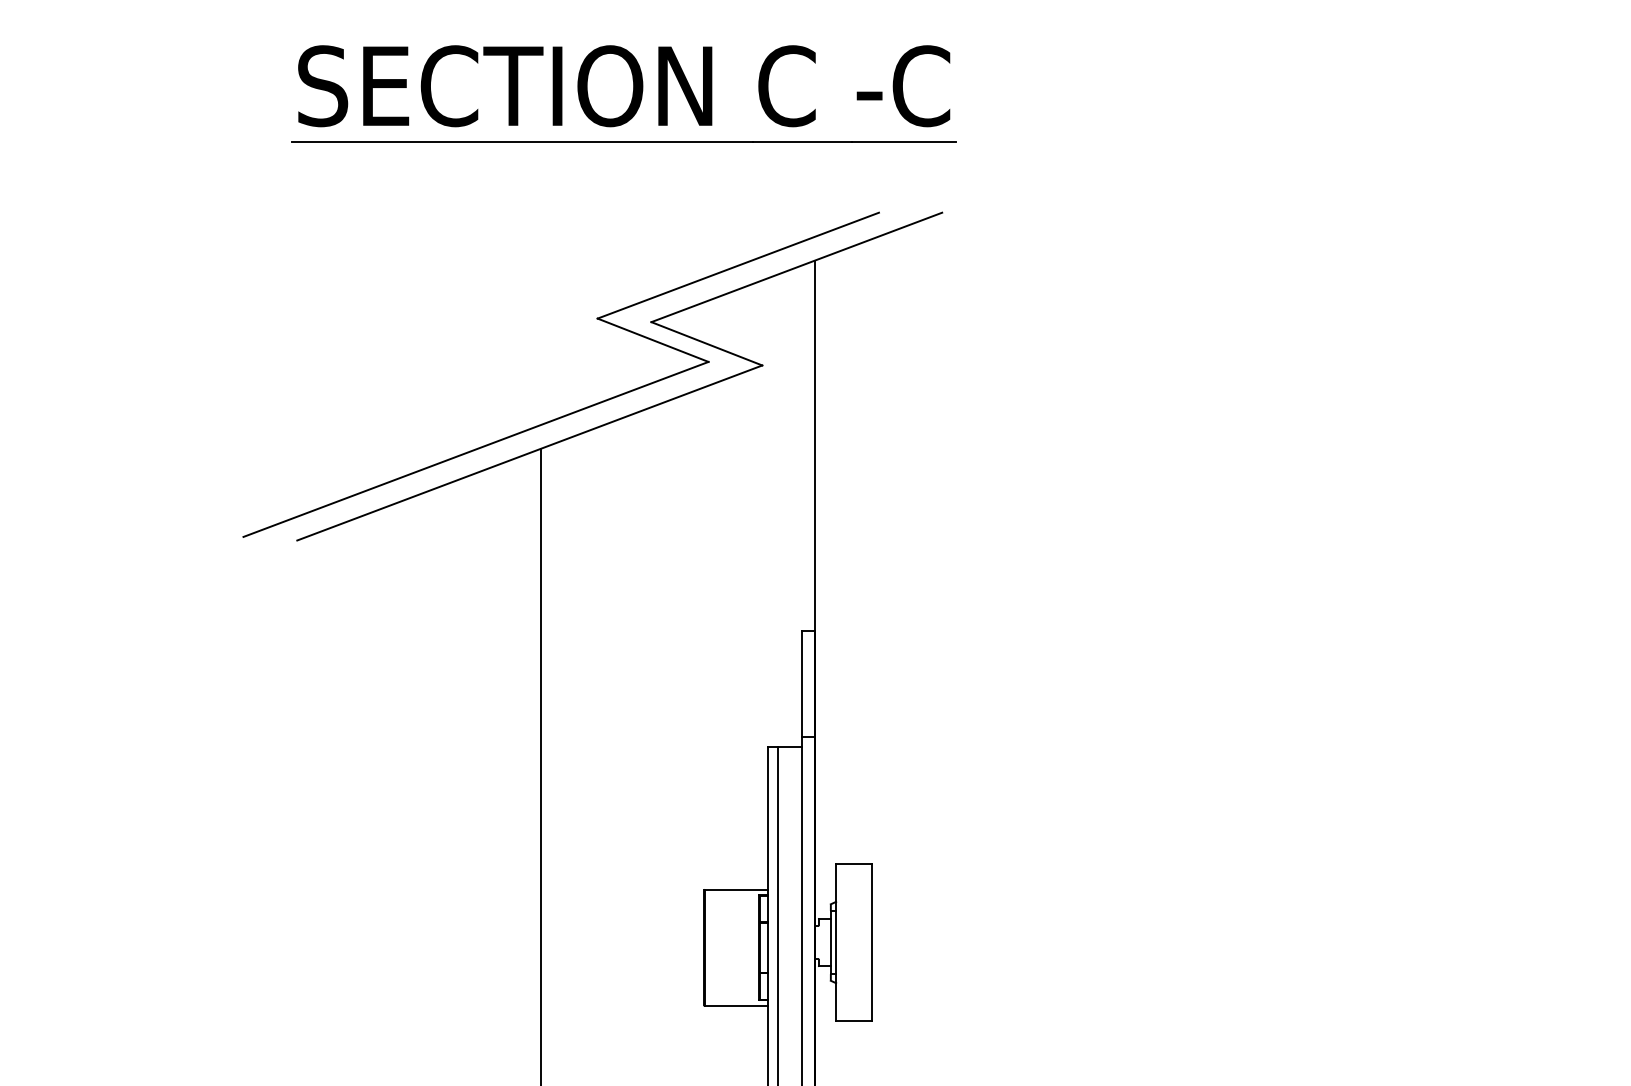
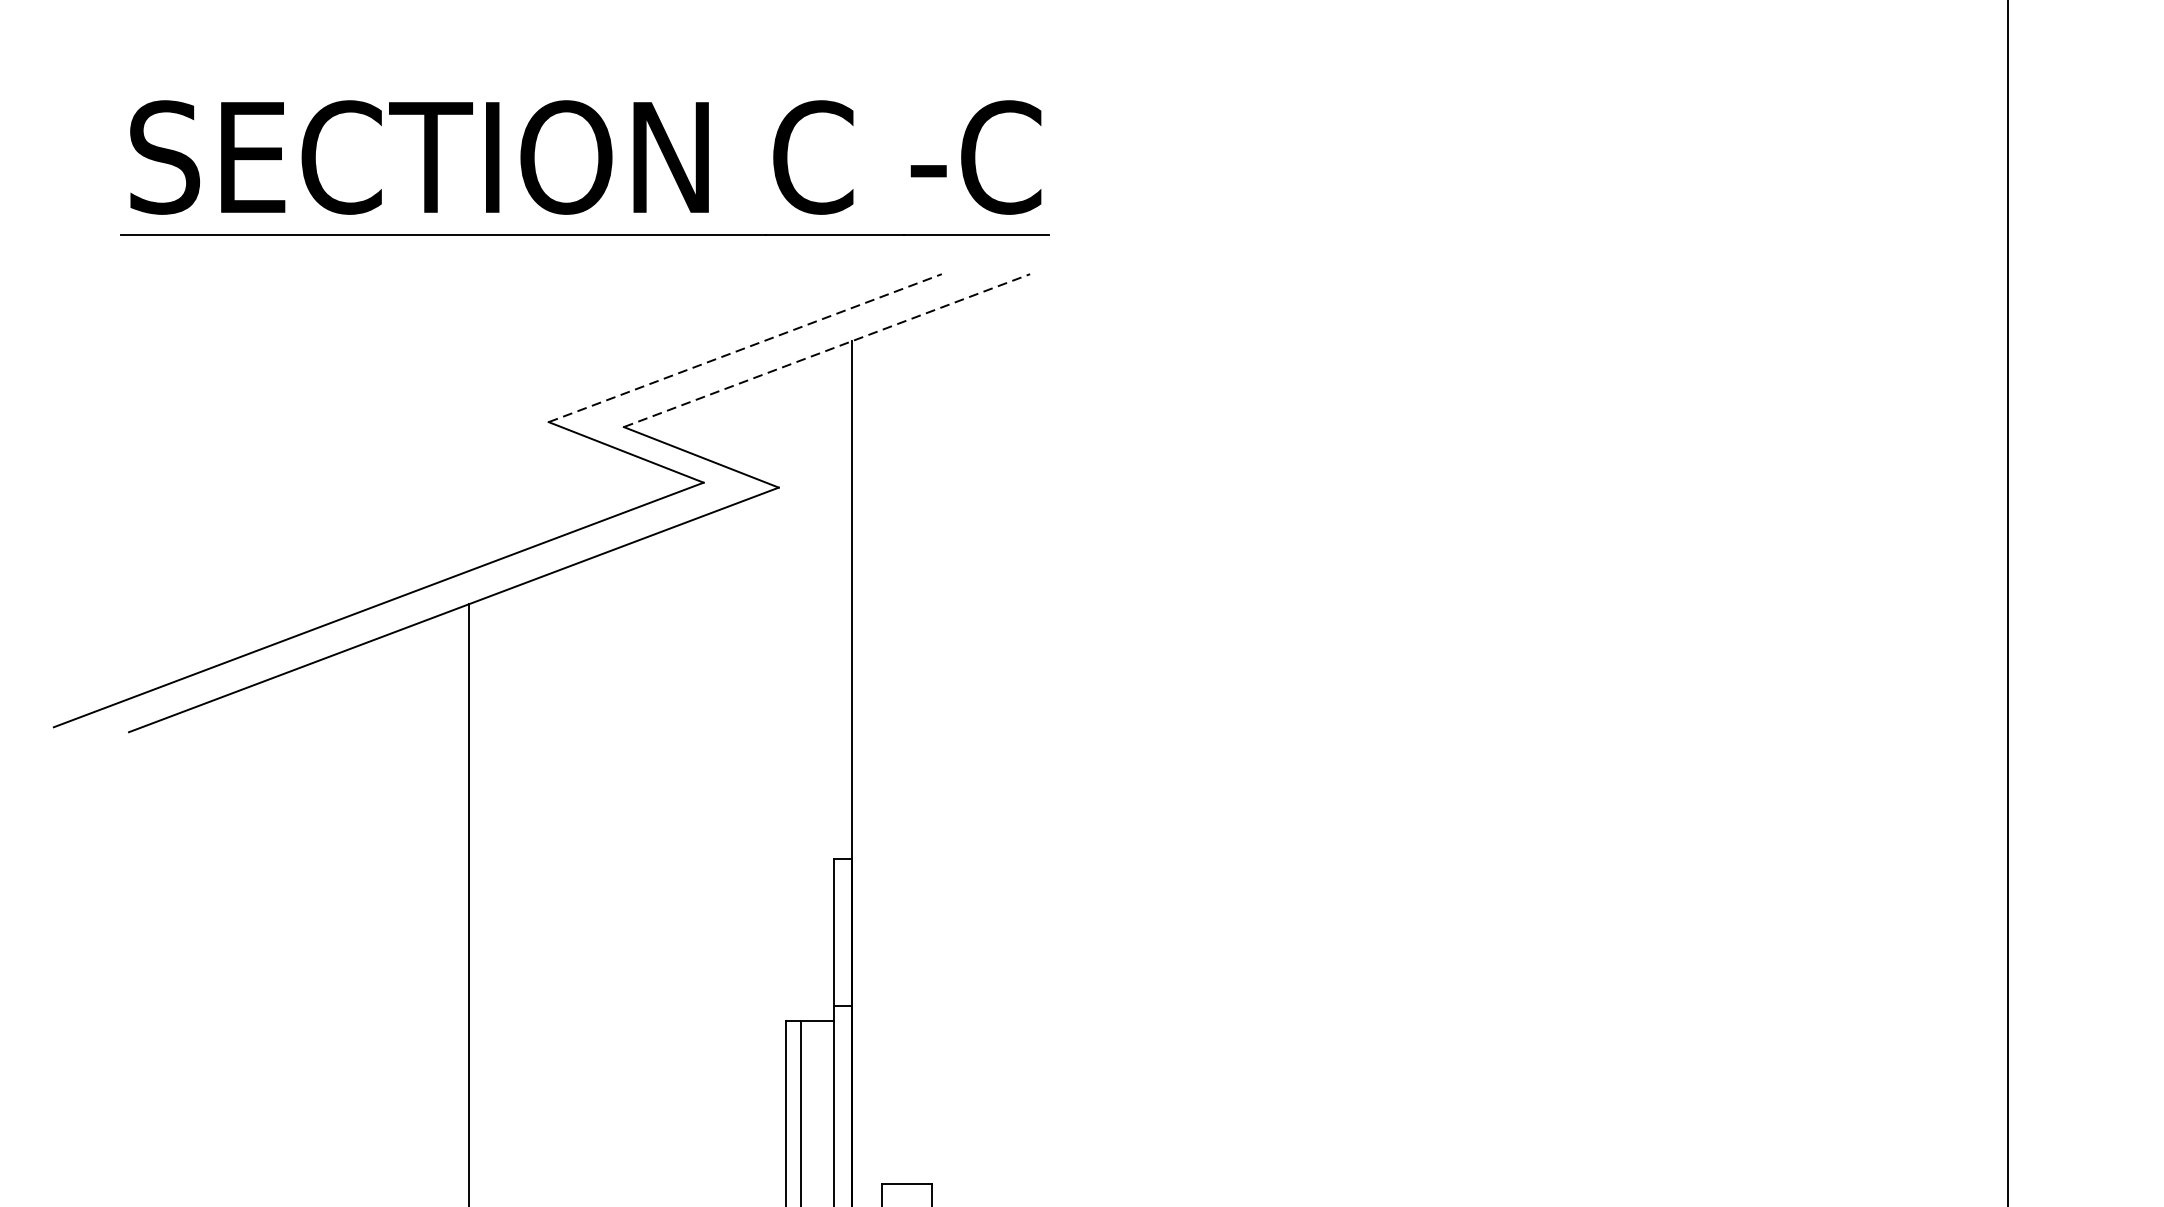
part: (623, 93) -> (584, 167), moved
line: (738, 265) -> (745, 347), solid -> dashed
line: (797, 267) -> (827, 350), solid -> dashed

